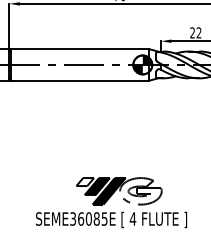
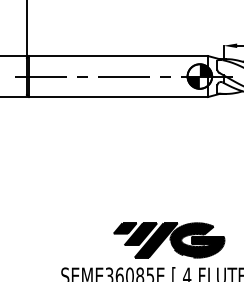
fill: (85, 182) -> (125, 229), added
fill: (140, 191) -> (196, 240), added

